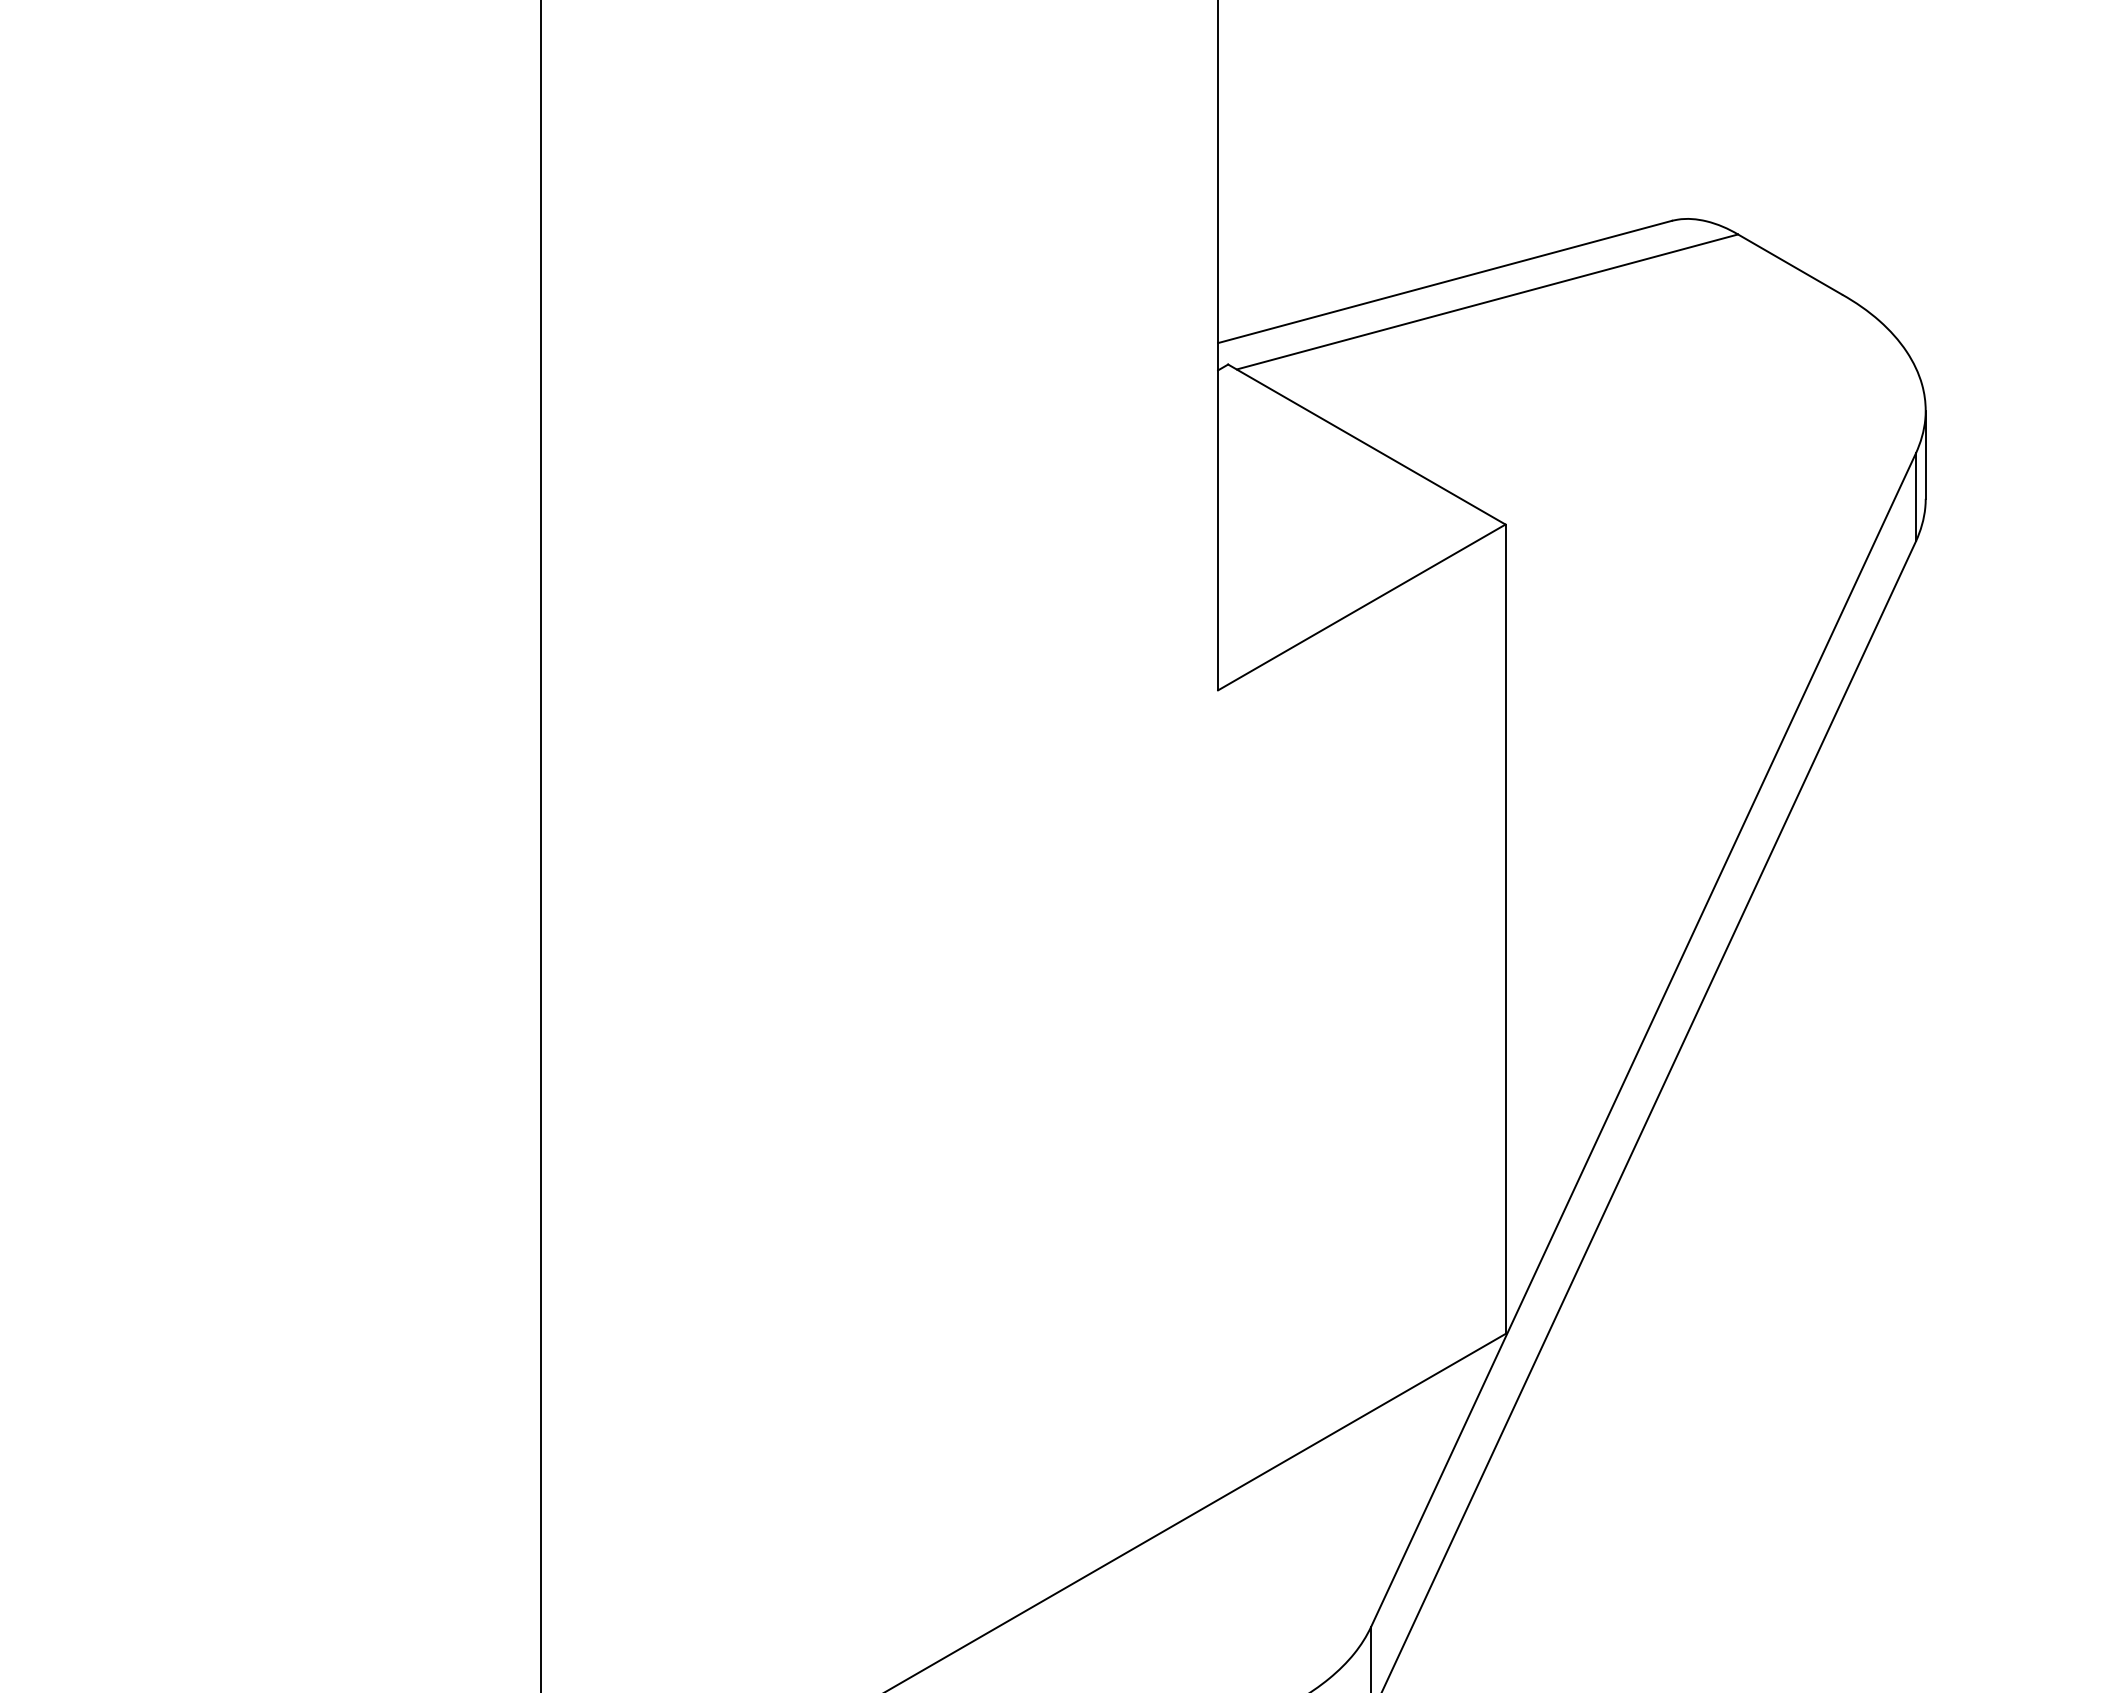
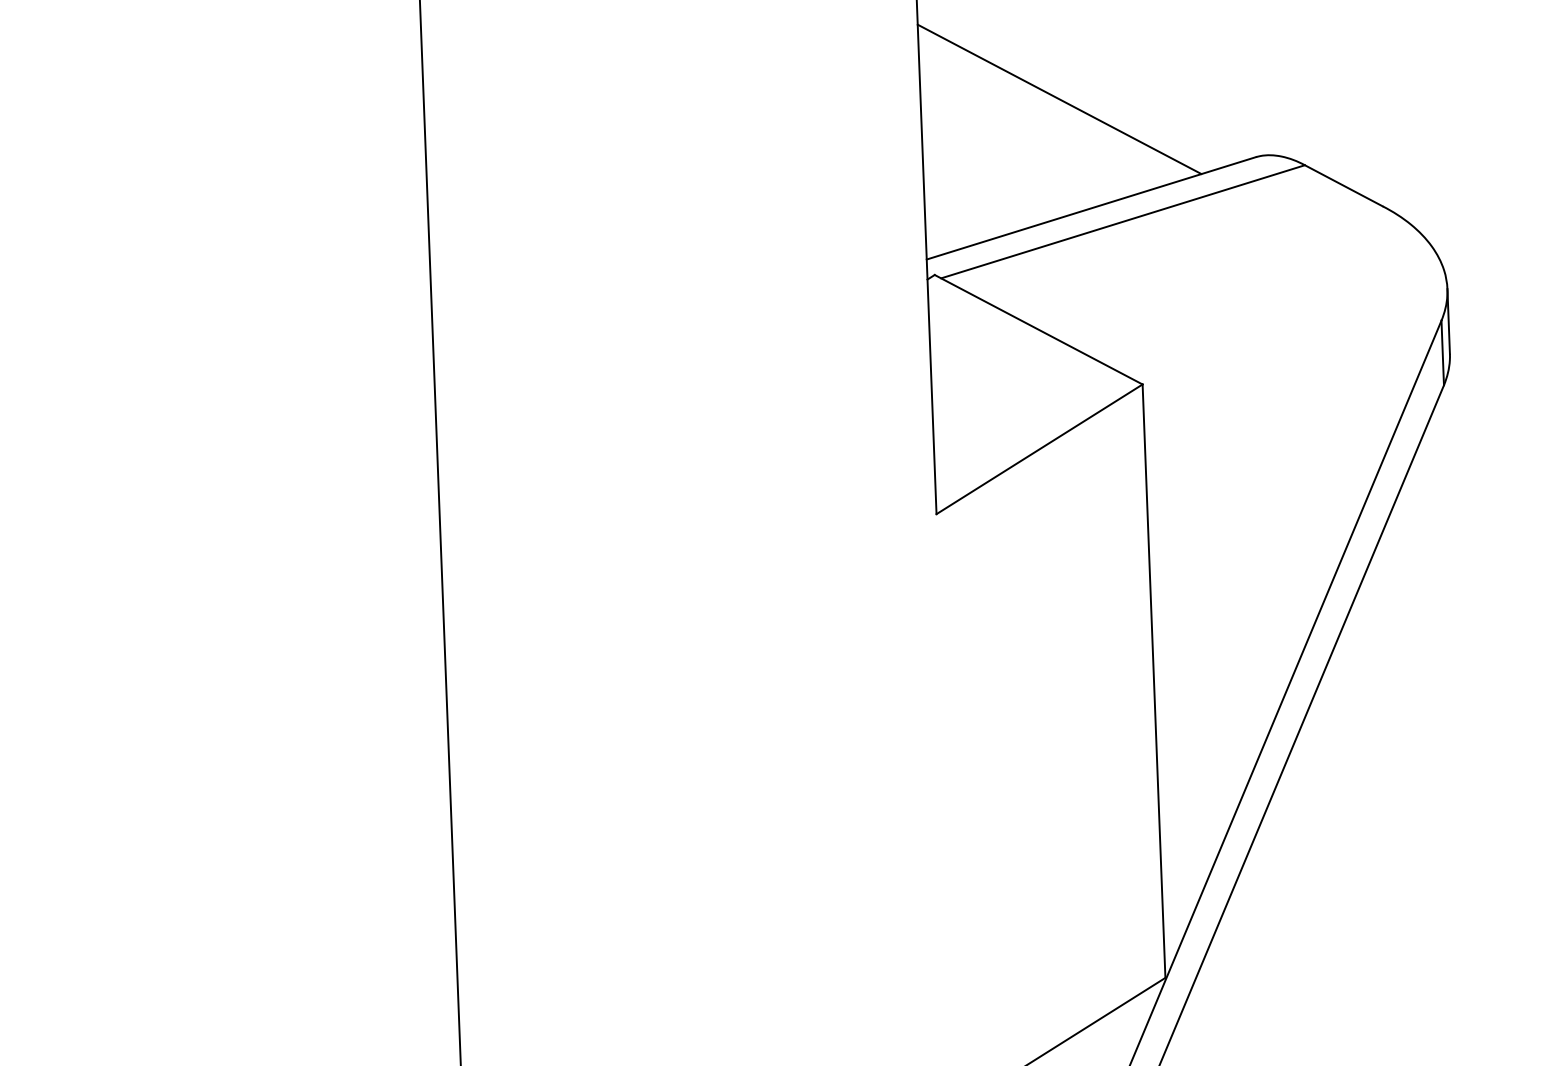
line: (1407, 131) -> (1059, 99), added

